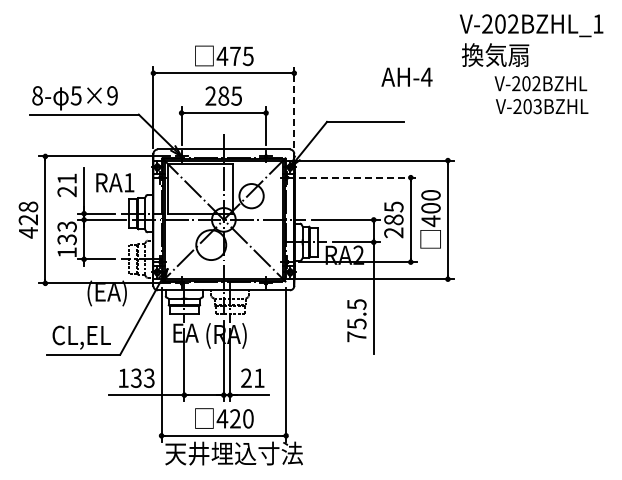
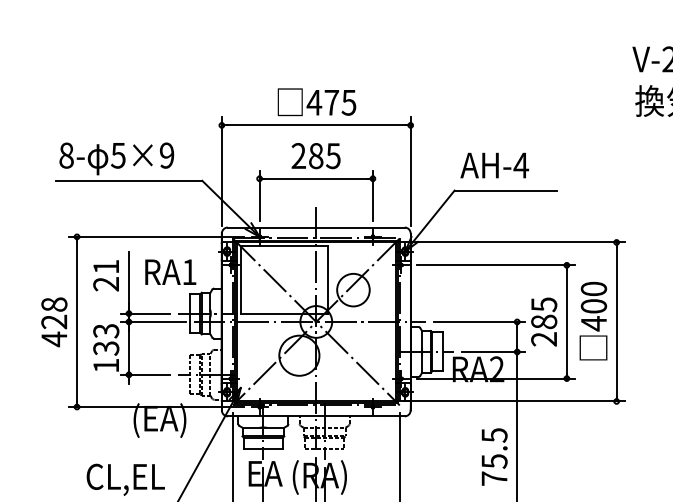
text: (406, 76) -> (494, 164), moved
line: (294, 107) -> (410, 171), dashed -> solid
line: (357, 177) -> (495, 265), dashed -> solid

